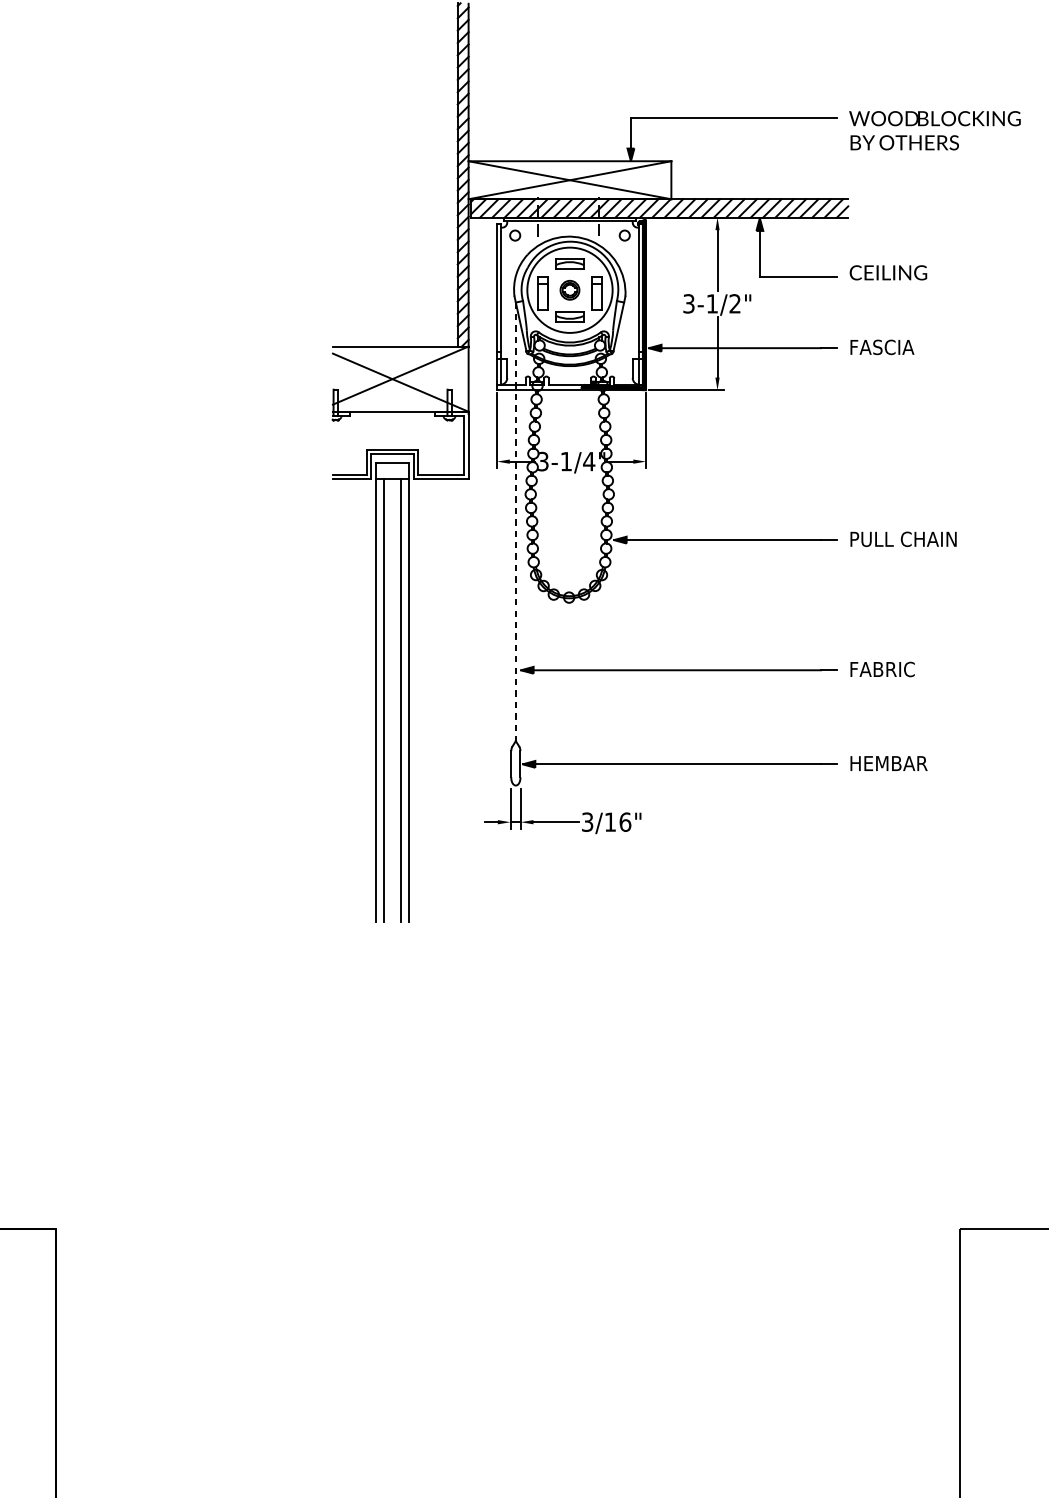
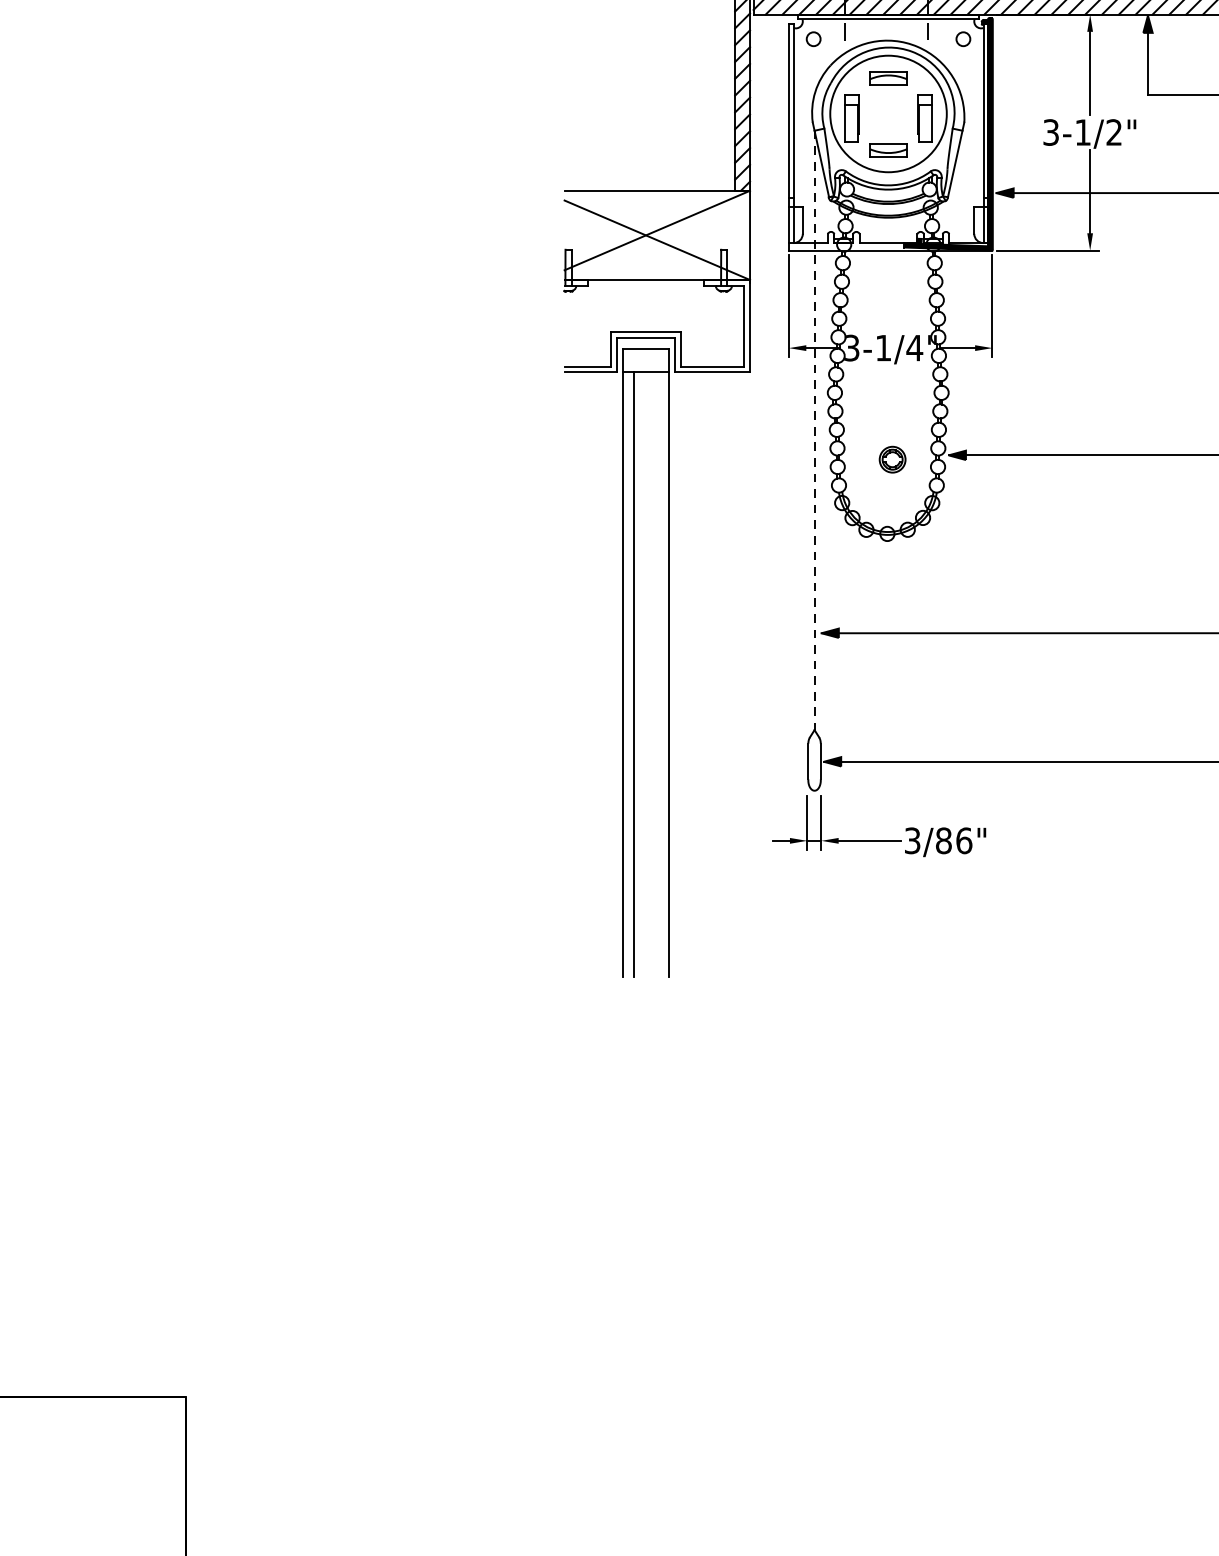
part: (569, 290) -> (891, 459), moved
line: (400, 700) -> (656, 674), removed
text: (610, 821) -> (943, 839), 3/16" -> 3/86"

